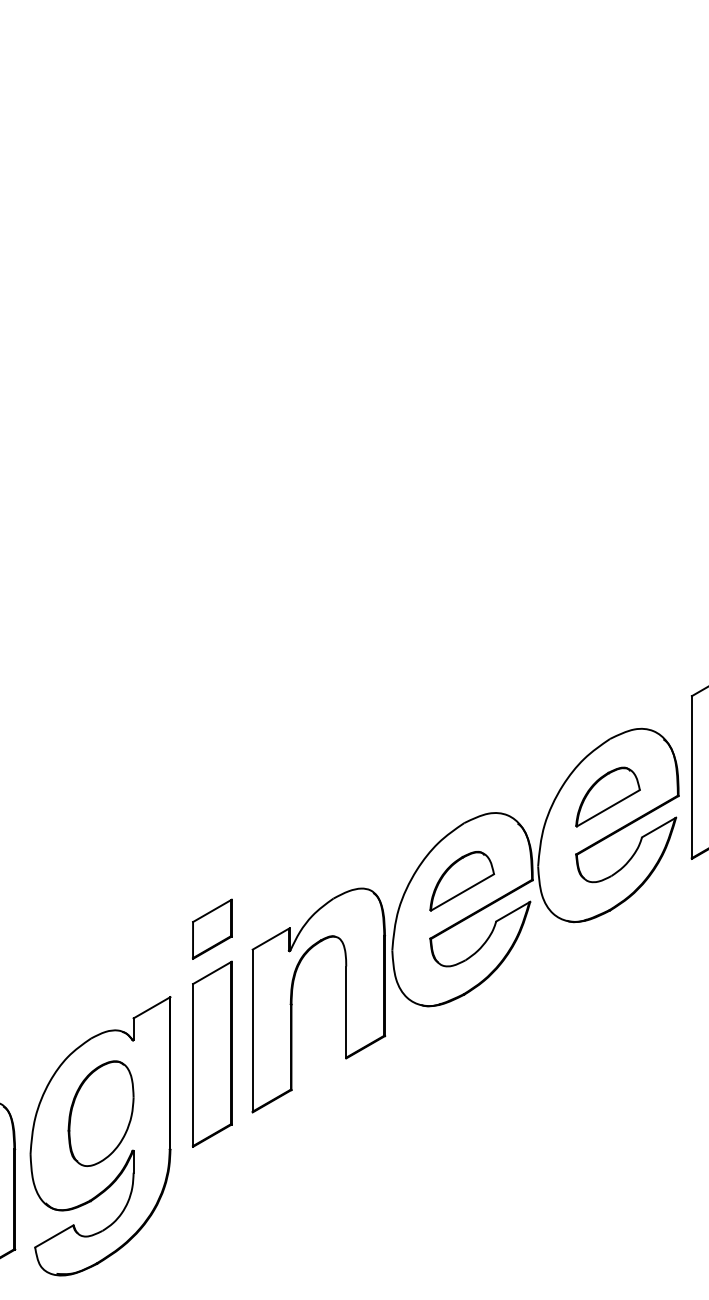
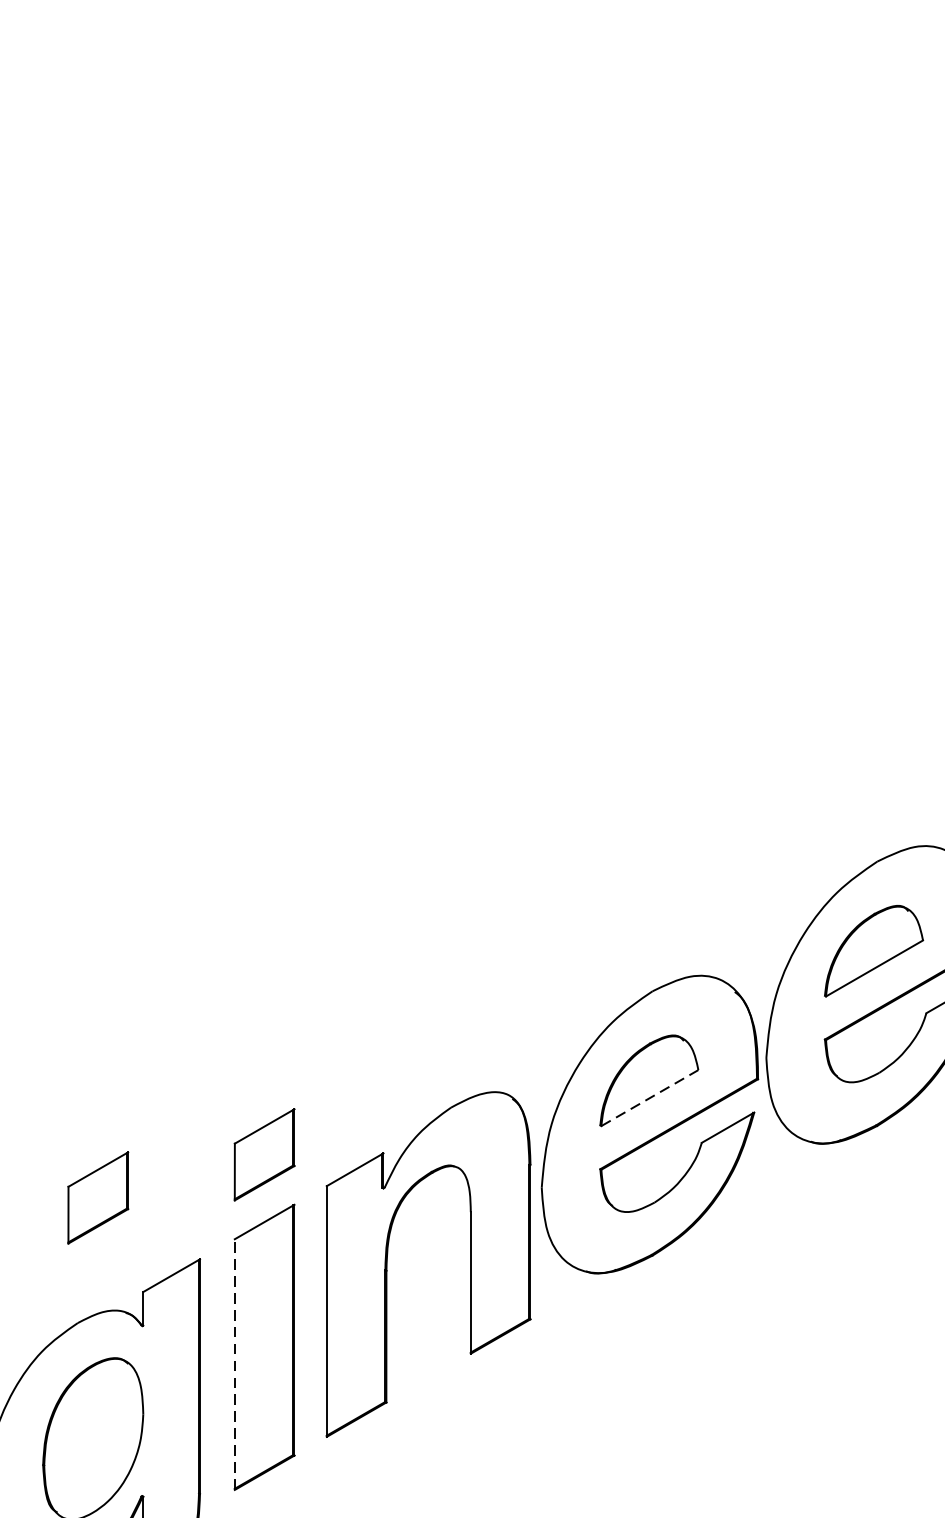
line: (462, 892) -> (649, 1098), solid -> dashed
part: (104, 956) -> (98, 1196), added
line: (193, 1064) -> (235, 1363), solid -> dashed

